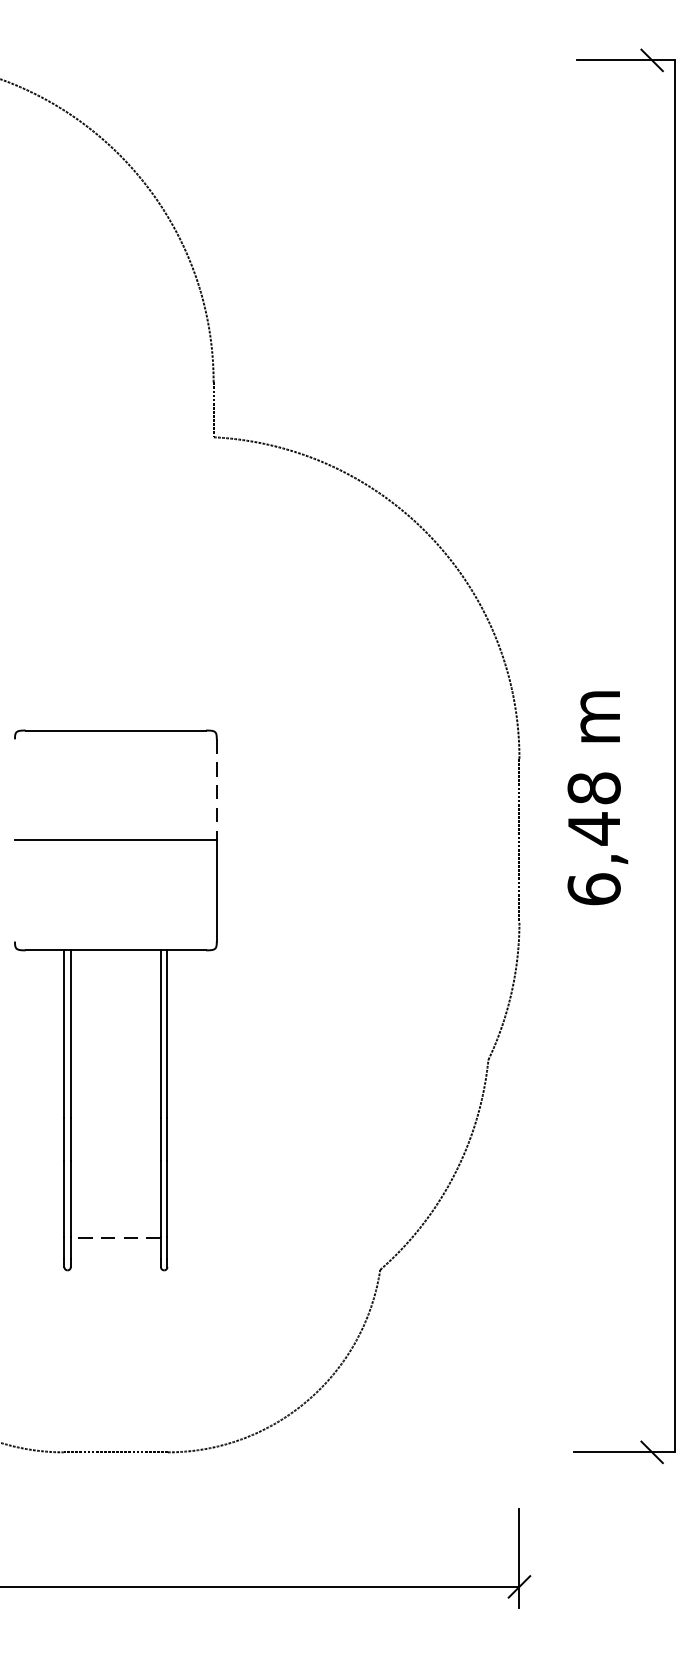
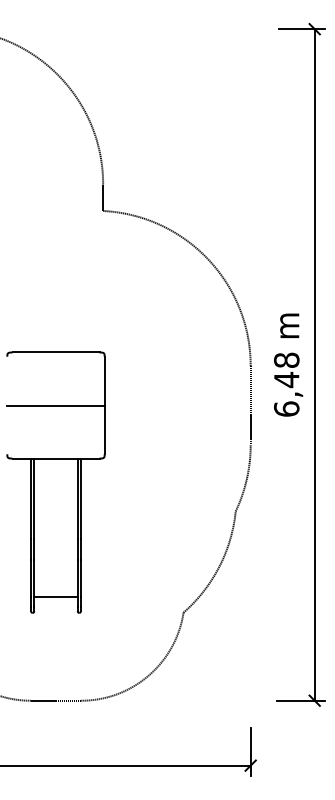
line: (674, 755) -> (314, 364), moved
line: (216, 790) -> (104, 381), dashed -> solid
text: (597, 796) -> (288, 364), moved
line: (116, 1238) -> (56, 597), dashed -> solid

